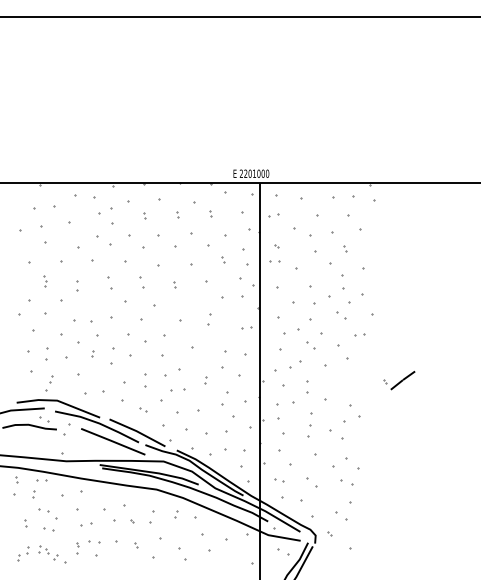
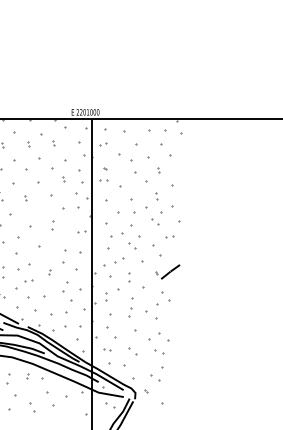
part: (343, 282) -> (157, 196), size x0.62
part: (399, 380) -> (167, 271), moved
part: (178, 390) -> (29, 280), size x0.62
part: (277, 411) -> (105, 296), size x0.62

